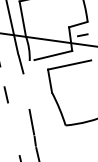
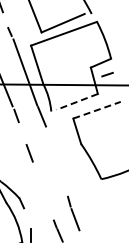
line: (52, 55) -> (76, 102), solid -> dashed
line: (70, 65) -> (97, 110), solid -> dashed
line: (31, 122) -> (62, 180), removed

